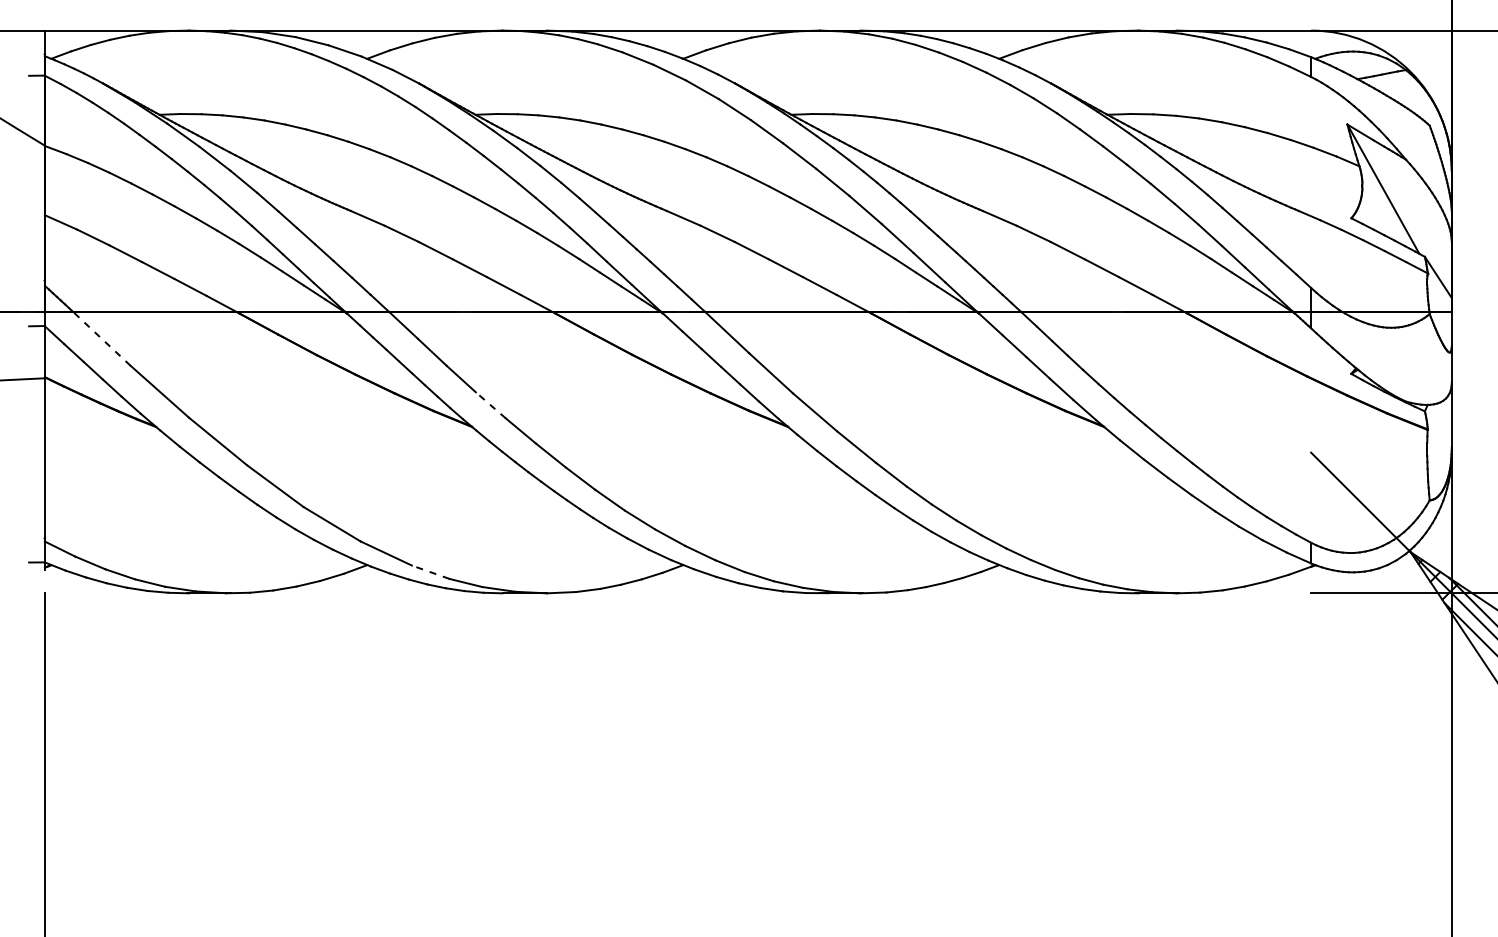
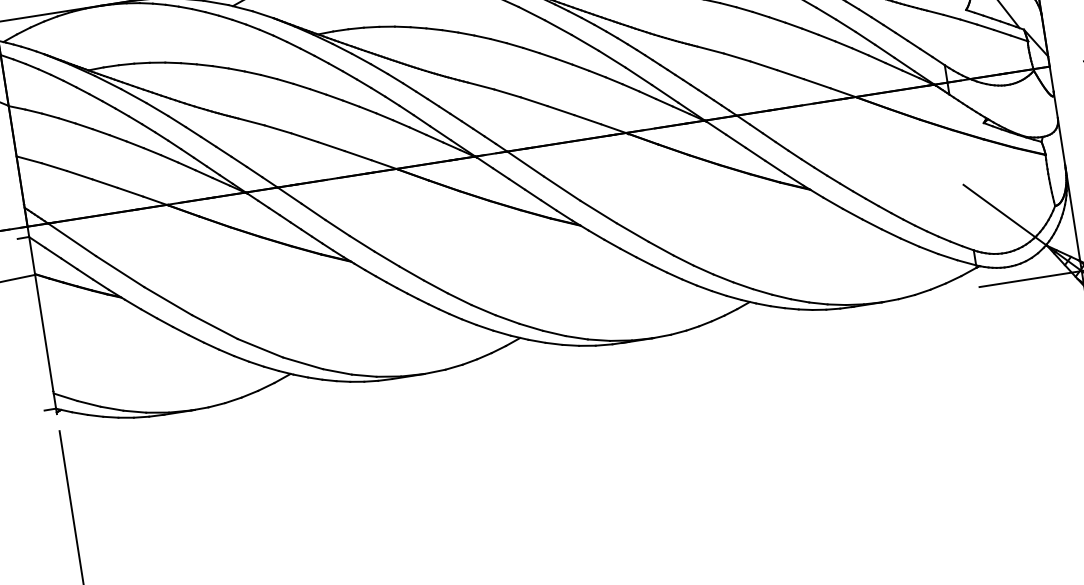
line: (101, 338) -> (71, 239), dashed -> solid
line: (490, 405) -> (361, 243), dashed -> solid
line: (430, 572) -> (337, 372), dashed -> solid

